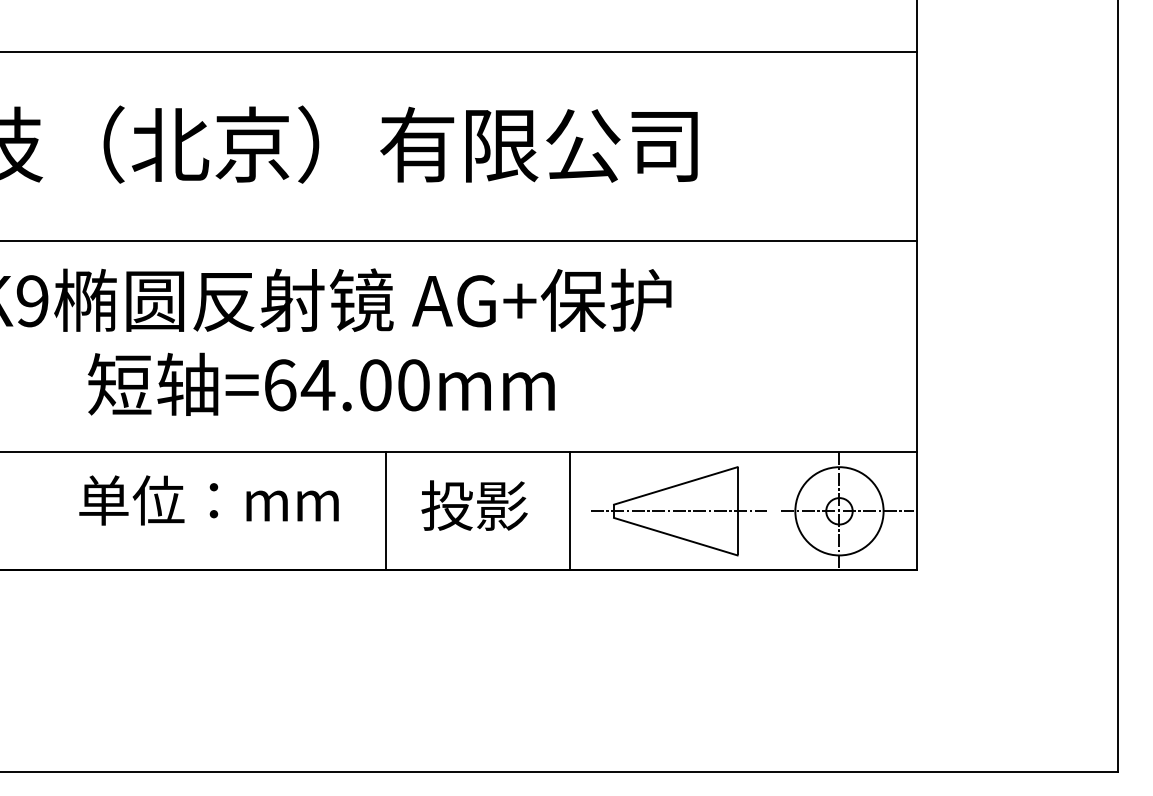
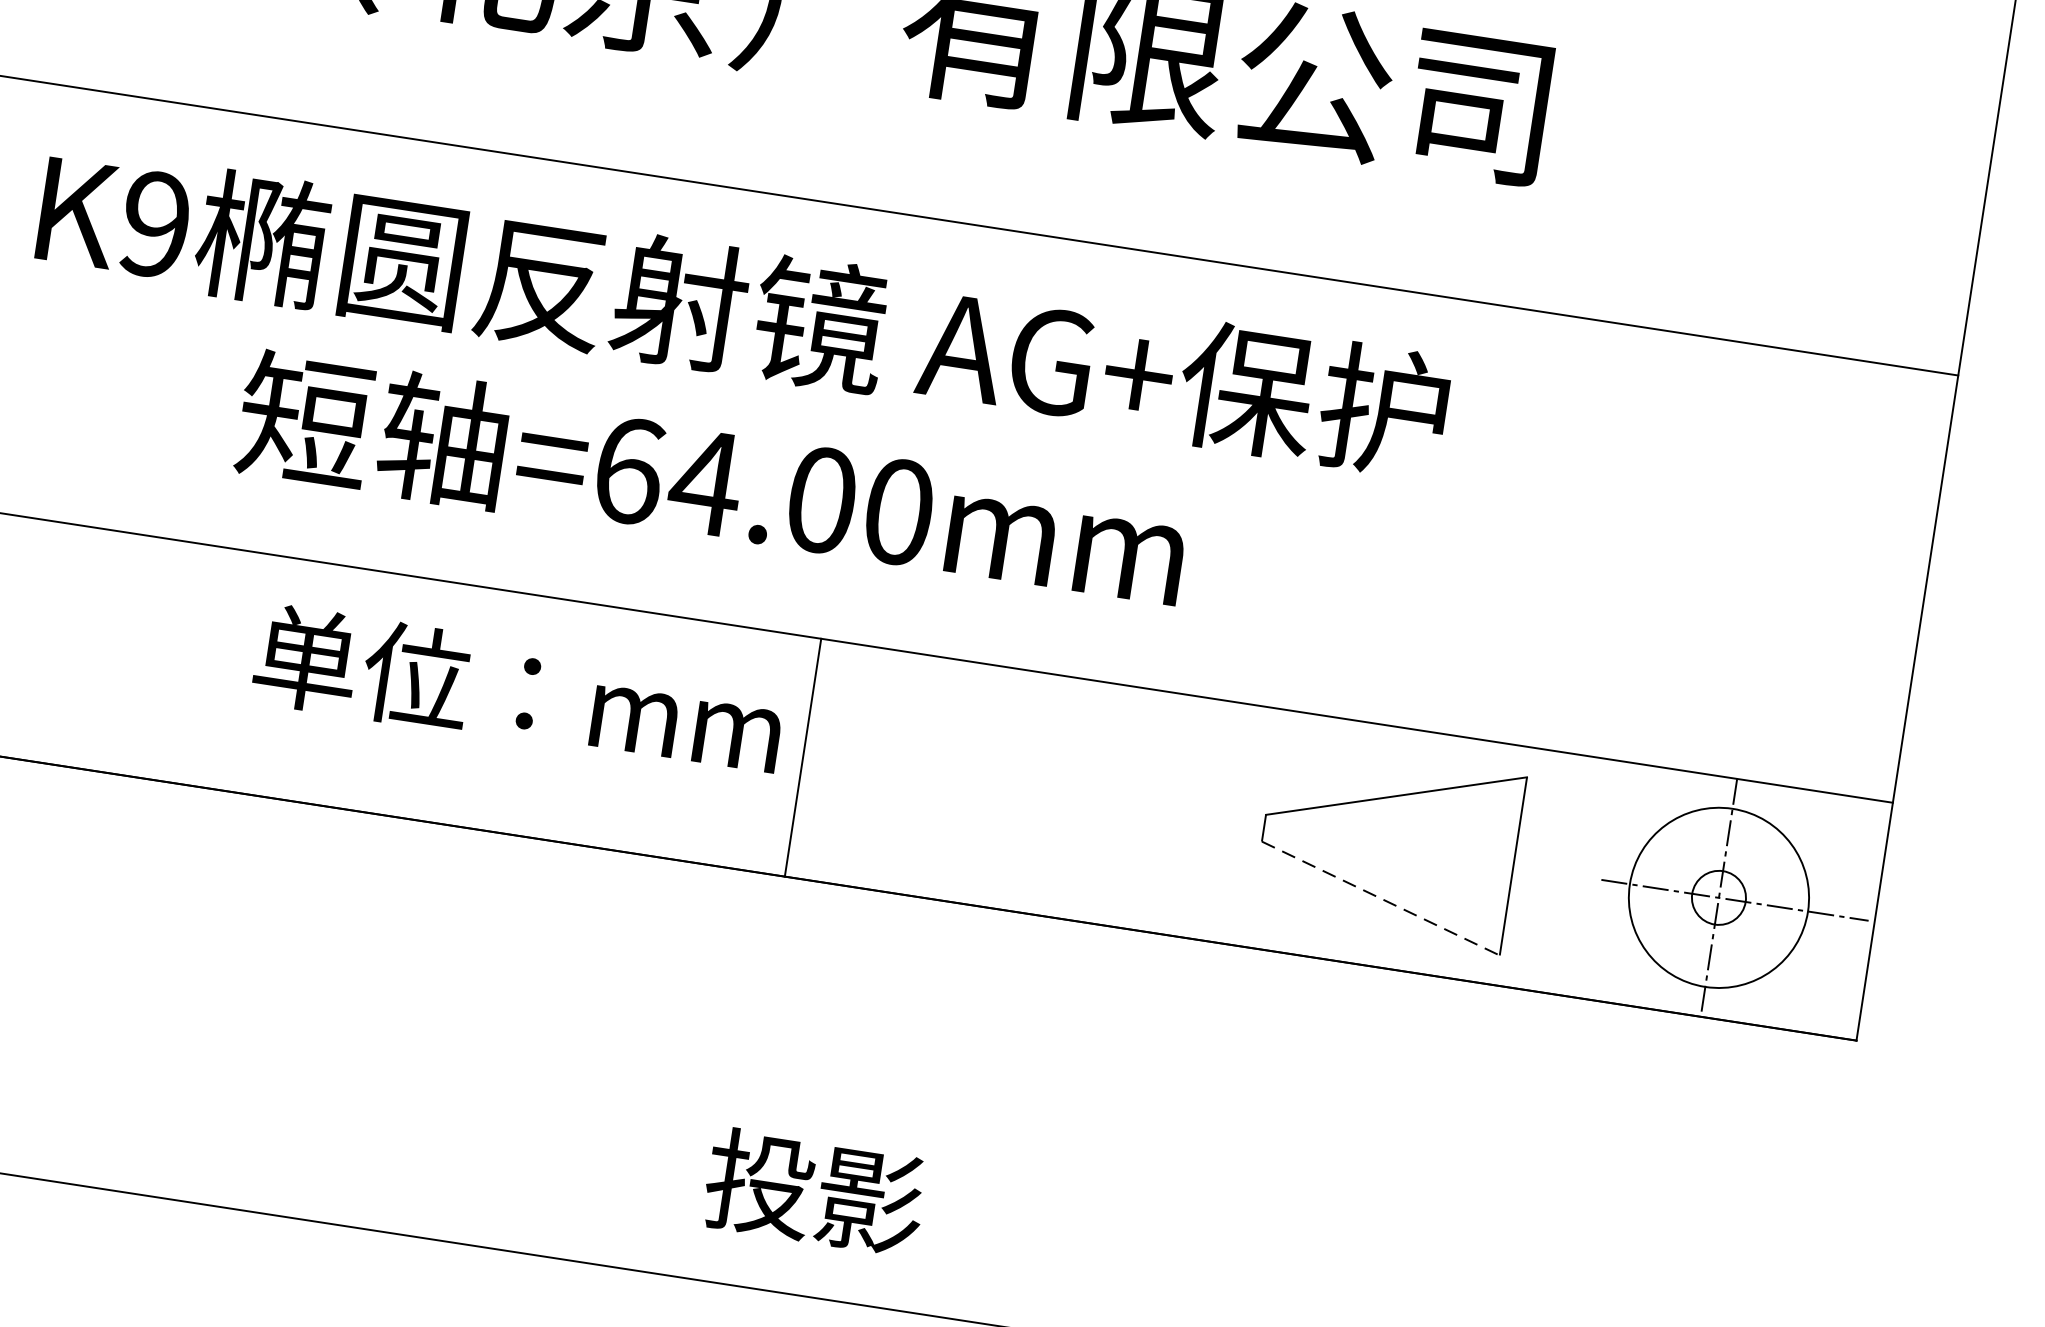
text: (208, 500) -> (517, 691), moved
text: (474, 505) -> (814, 1191), moved
line: (569, 511) -> (1174, 814), removed
line: (678, 511) -> (1394, 848), removed
line: (675, 536) -> (1380, 898), solid -> dashed

